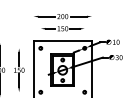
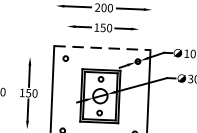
line: (63, 41) -> (103, 48), solid -> dashed

